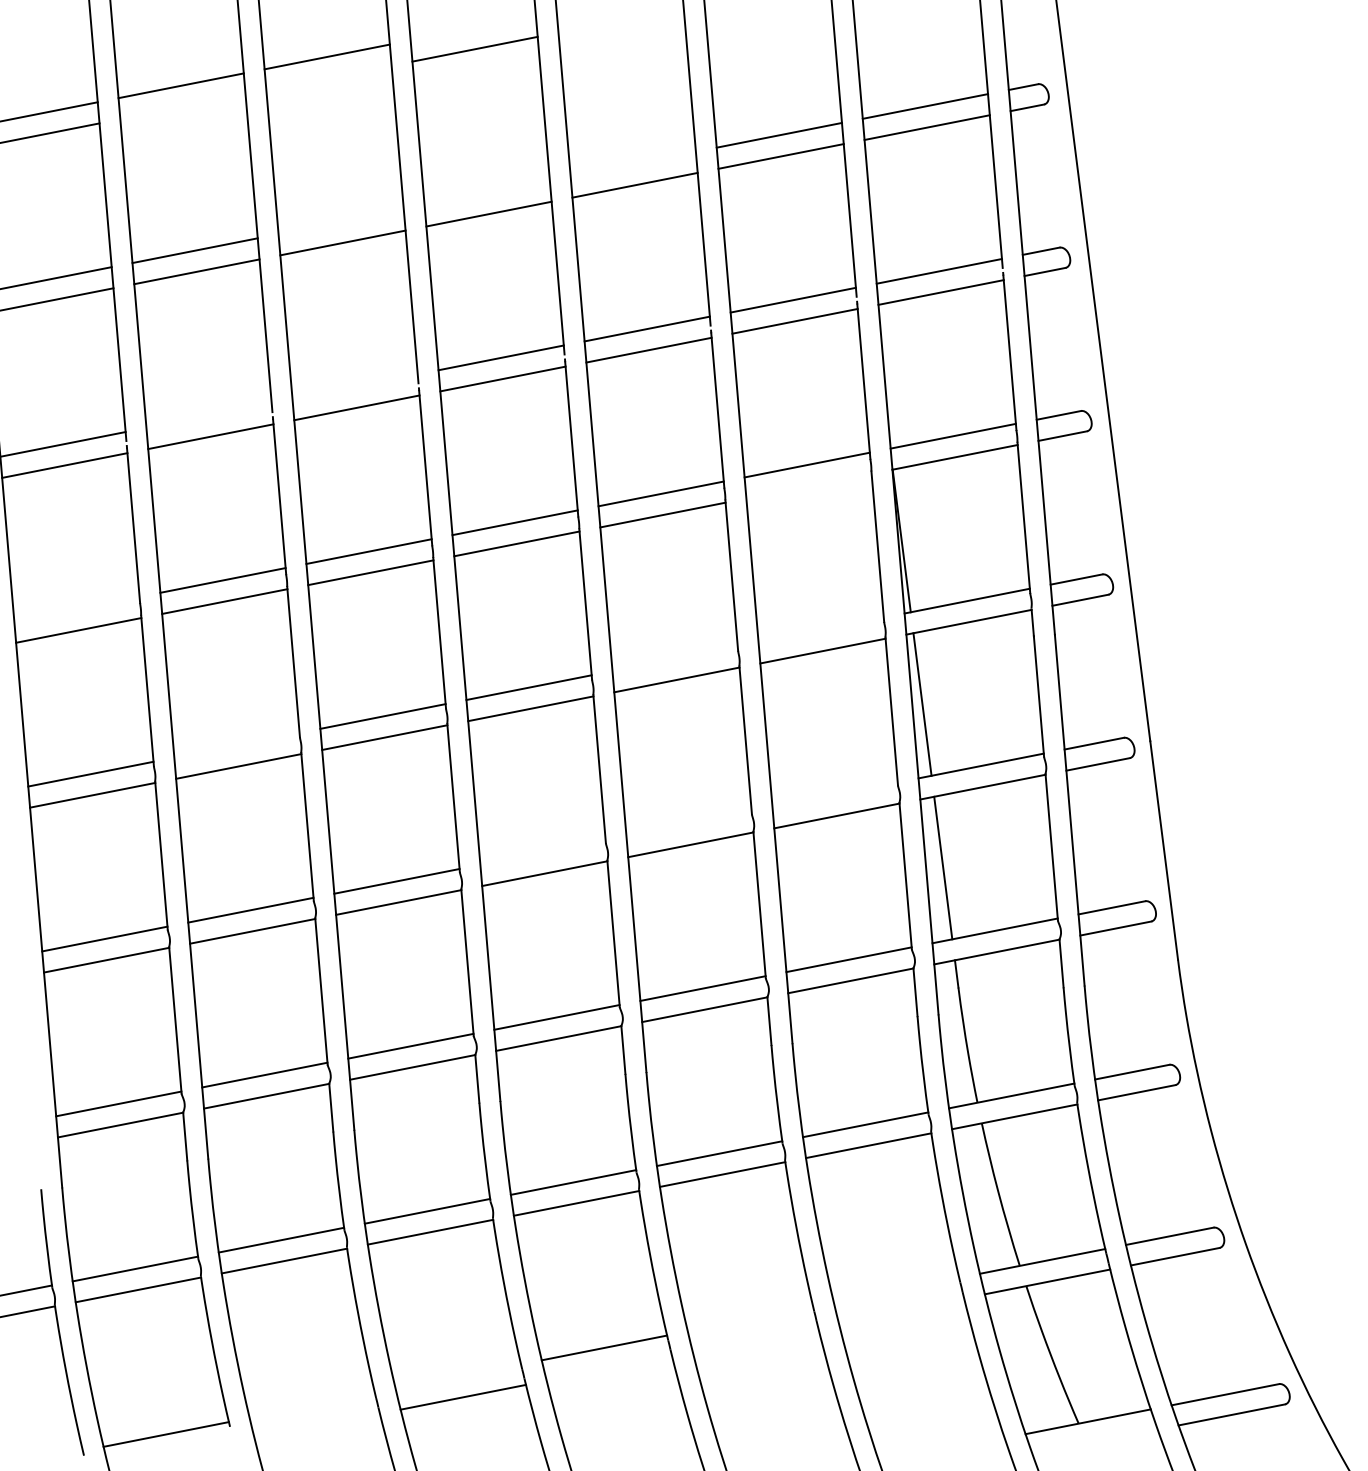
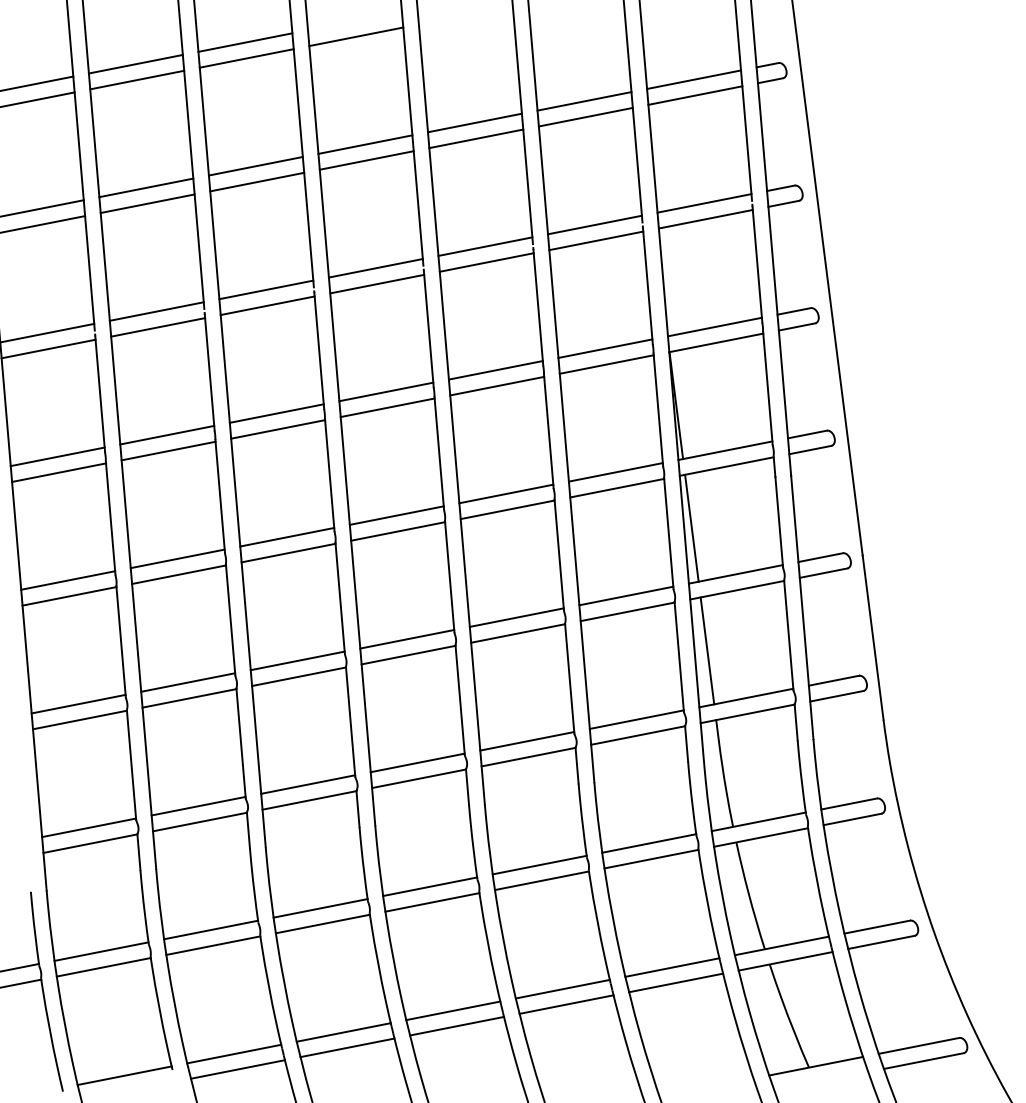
line: (328, 77) -> (246, 58), added
line: (182, 106) -> (136, 79), added
line: (632, 163) -> (474, 122), added
line: (486, 192) -> (364, 144), added
line: (340, 221) -> (255, 166), added
line: (354, 386) -> (265, 289), added
line: (208, 415) -> (156, 311), added
line: (808, 485) -> (606, 364), added
line: (76, 608) -> (57, 456), added
line: (820, 629) -> (615, 472), added
line: (674, 658) -> (505, 493), added
line: (236, 744) -> (177, 558), added
line: (834, 794) -> (625, 595), added
line: (688, 823) -> (516, 617), added
line: (542, 852) -> (406, 639), added
line: (896, 1289) -> (672, 967), added
line: (901, 1310) -> (676, 982), added
line: (750, 1318) -> (562, 988), added
line: (755, 1339) -> (566, 1004), added
line: (609, 1368) -> (457, 1026), added
line: (458, 1376) -> (343, 1032), added
line: (312, 1405) -> (234, 1054), added
line: (316, 1425) -> (237, 1069), added

